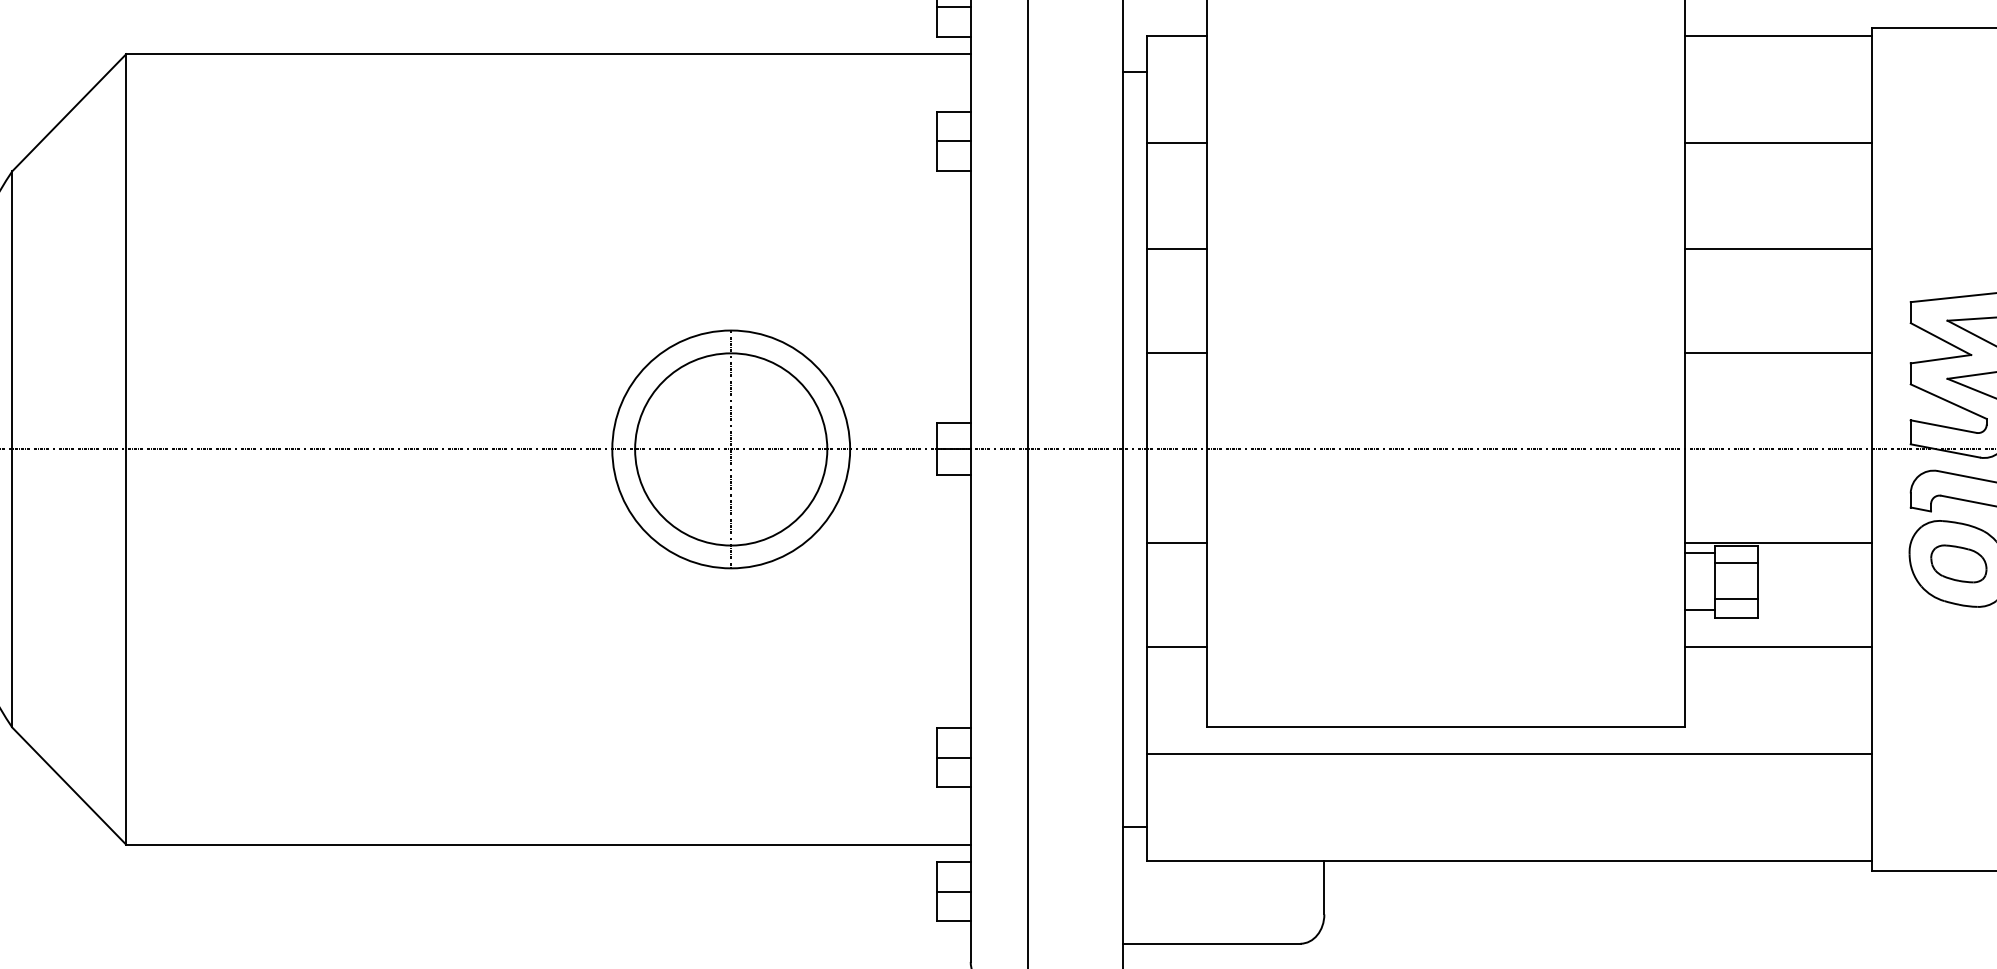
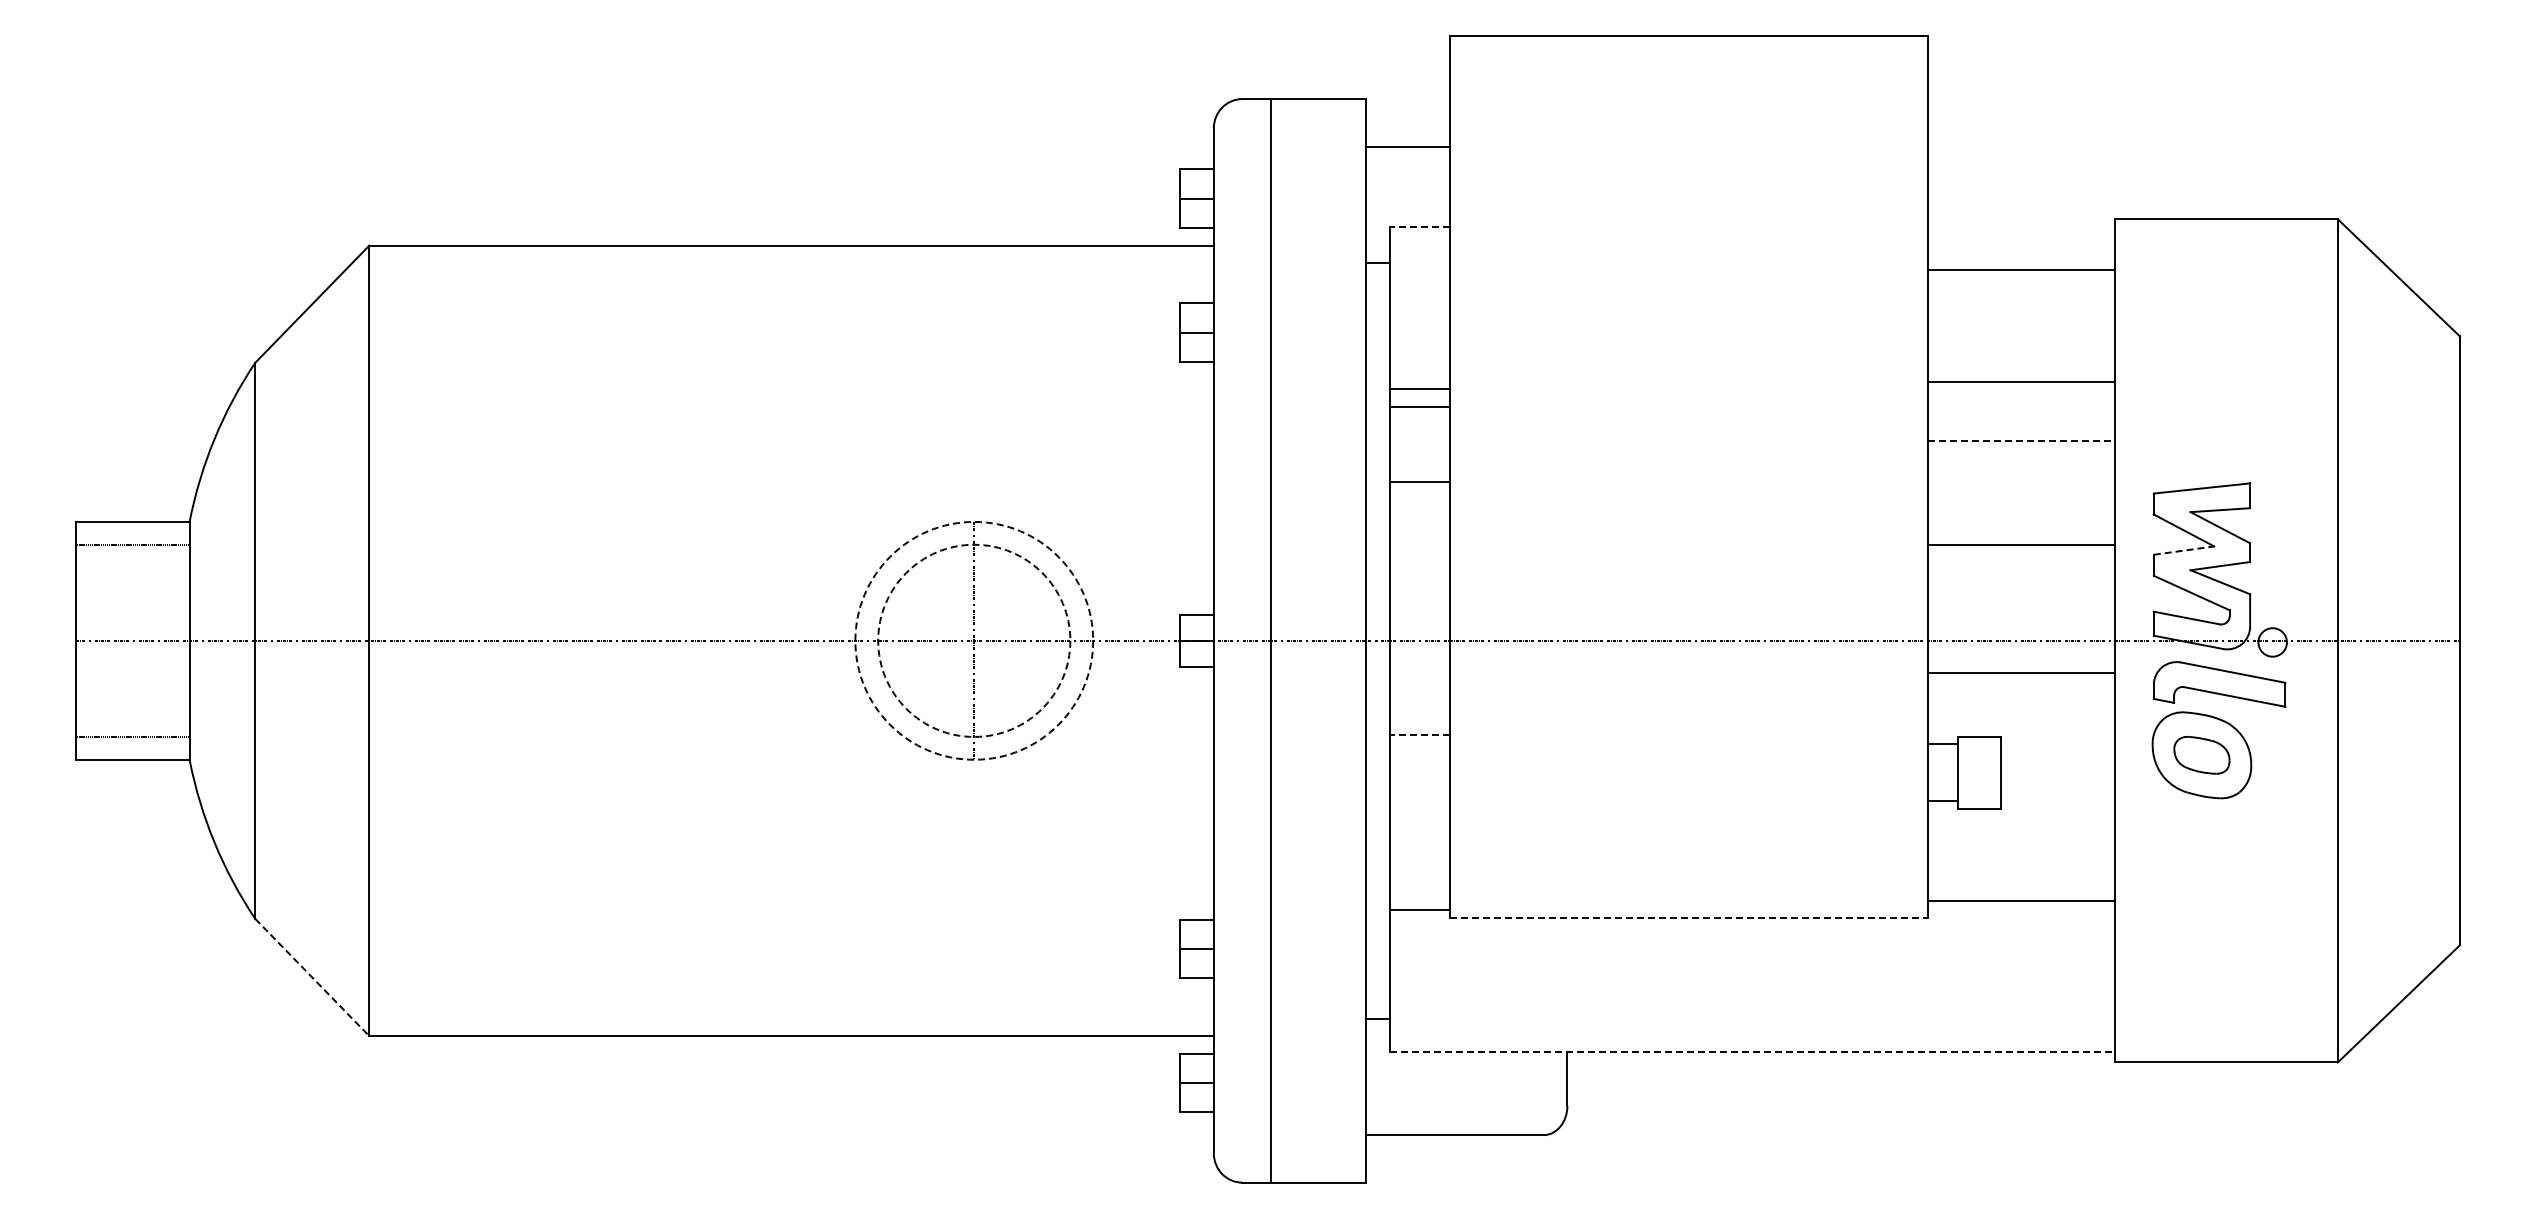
line: (1176, 36) -> (1419, 227), solid -> dashed
line: (1777, 36) -> (2020, 270), moved
line: (1176, 142) -> (1419, 406), moved
line: (1777, 142) -> (2020, 381), moved
line: (1176, 249) -> (1419, 388), moved
line: (1778, 249) -> (2021, 440), solid -> dashed
line: (1176, 353) -> (1419, 481), moved
line: (1941, 359) -> (2184, 550), solid -> dashed
circle: (731, 449) -> (974, 640), solid -> dashed
circle: (731, 449) -> (974, 640), solid -> dashed
line: (1176, 543) -> (1419, 734), solid -> dashed
line: (1777, 543) -> (2020, 672), moved
line: (1736, 563) -> (1979, 754), removed
line: (1736, 599) -> (1979, 790), removed
line: (1176, 647) -> (1419, 910), moved
line: (1777, 647) -> (2020, 901), moved
line: (1446, 727) -> (1689, 918), solid -> dashed
line: (1508, 754) -> (1751, 945), removed
line: (69, 786) -> (312, 977), solid -> dashed
line: (1509, 860) -> (1752, 1051), solid -> dashed

